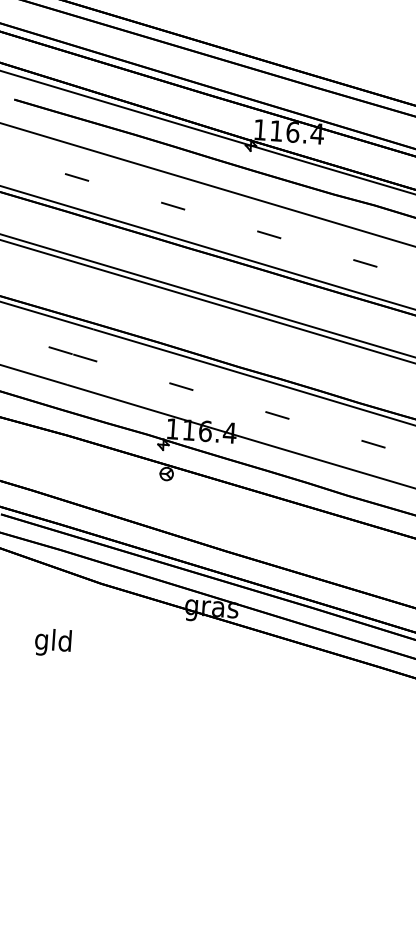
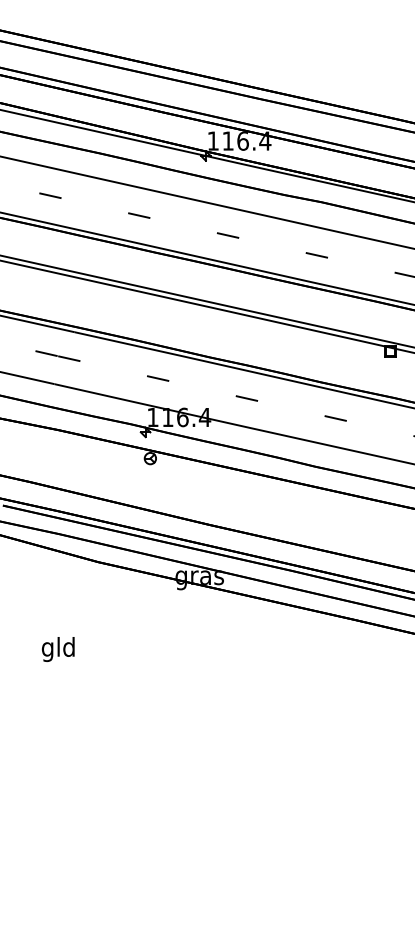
text: (52, 642) -> (57, 649), moved

